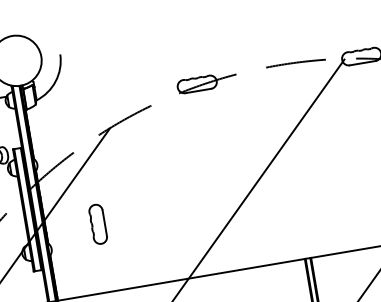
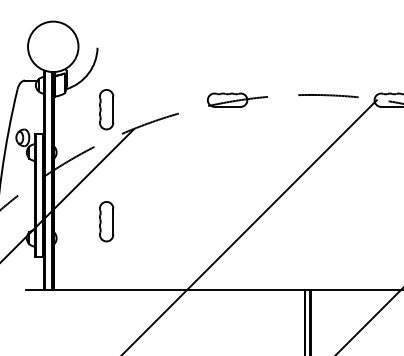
part: (79, 113) -> (106, 109), added

